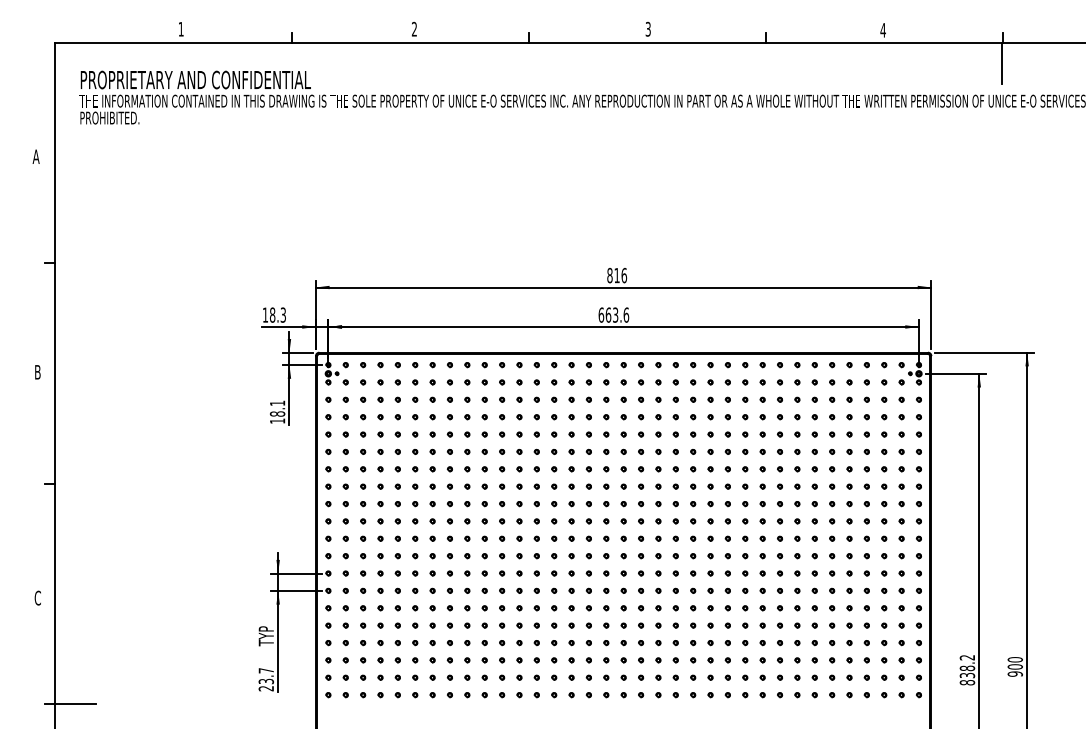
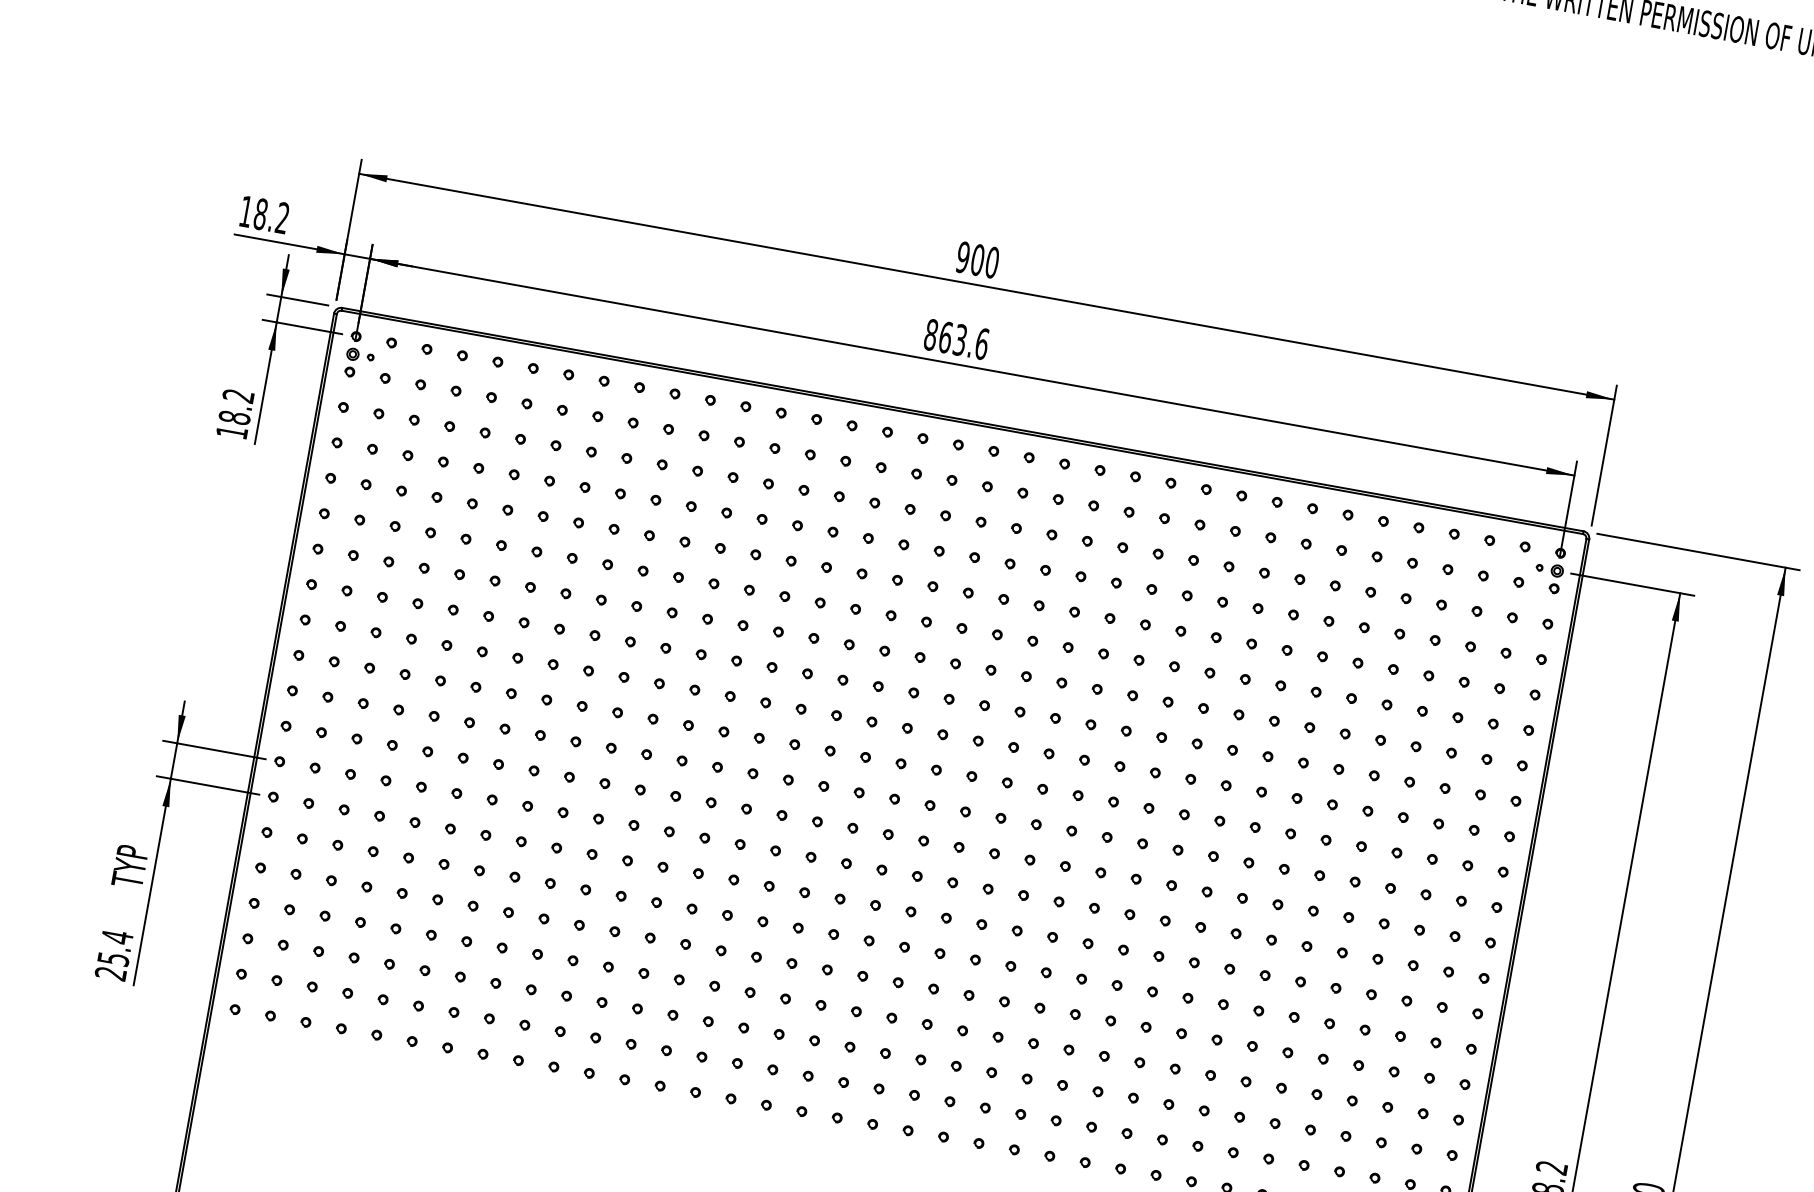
text: (617, 275) -> (978, 259), 816 -> 900
text: (601, 314) -> (931, 333), 663.6 -> 863.6
text: (282, 315) -> (280, 218), 18.3 -> 18.2
text: (276, 403) -> (236, 395), 18.1 -> 18.2
text: (265, 675) -> (114, 946), 23.7 -> 25.4

